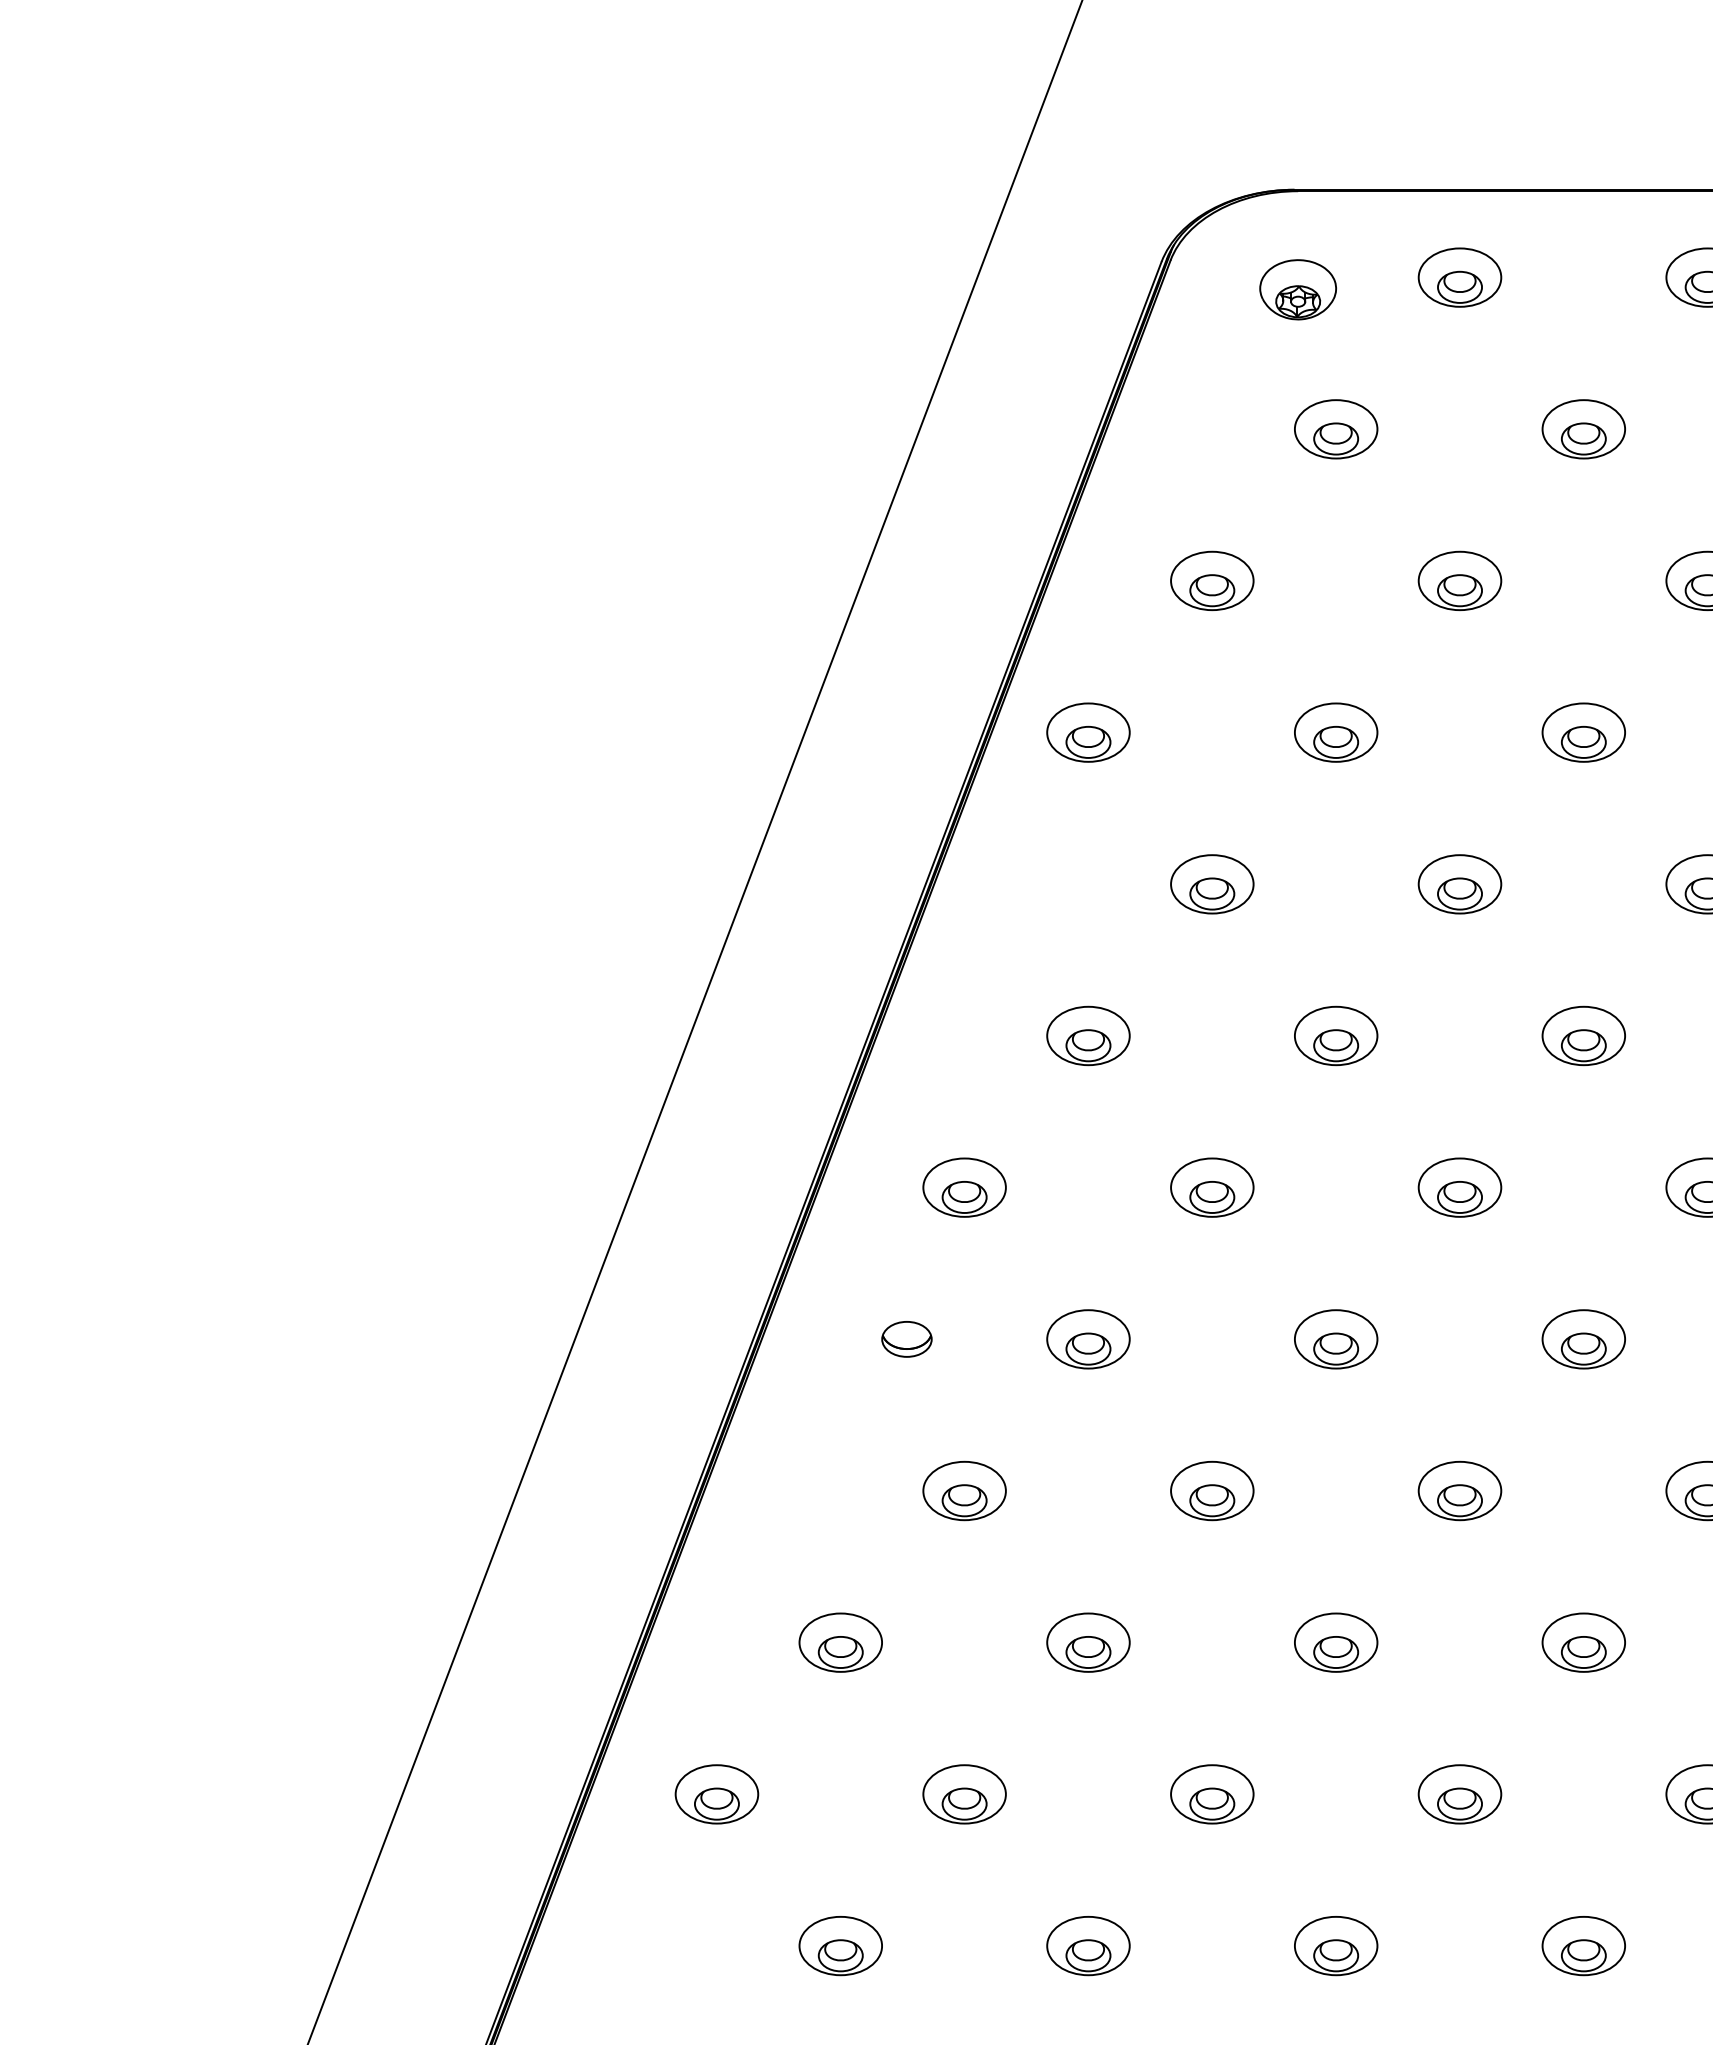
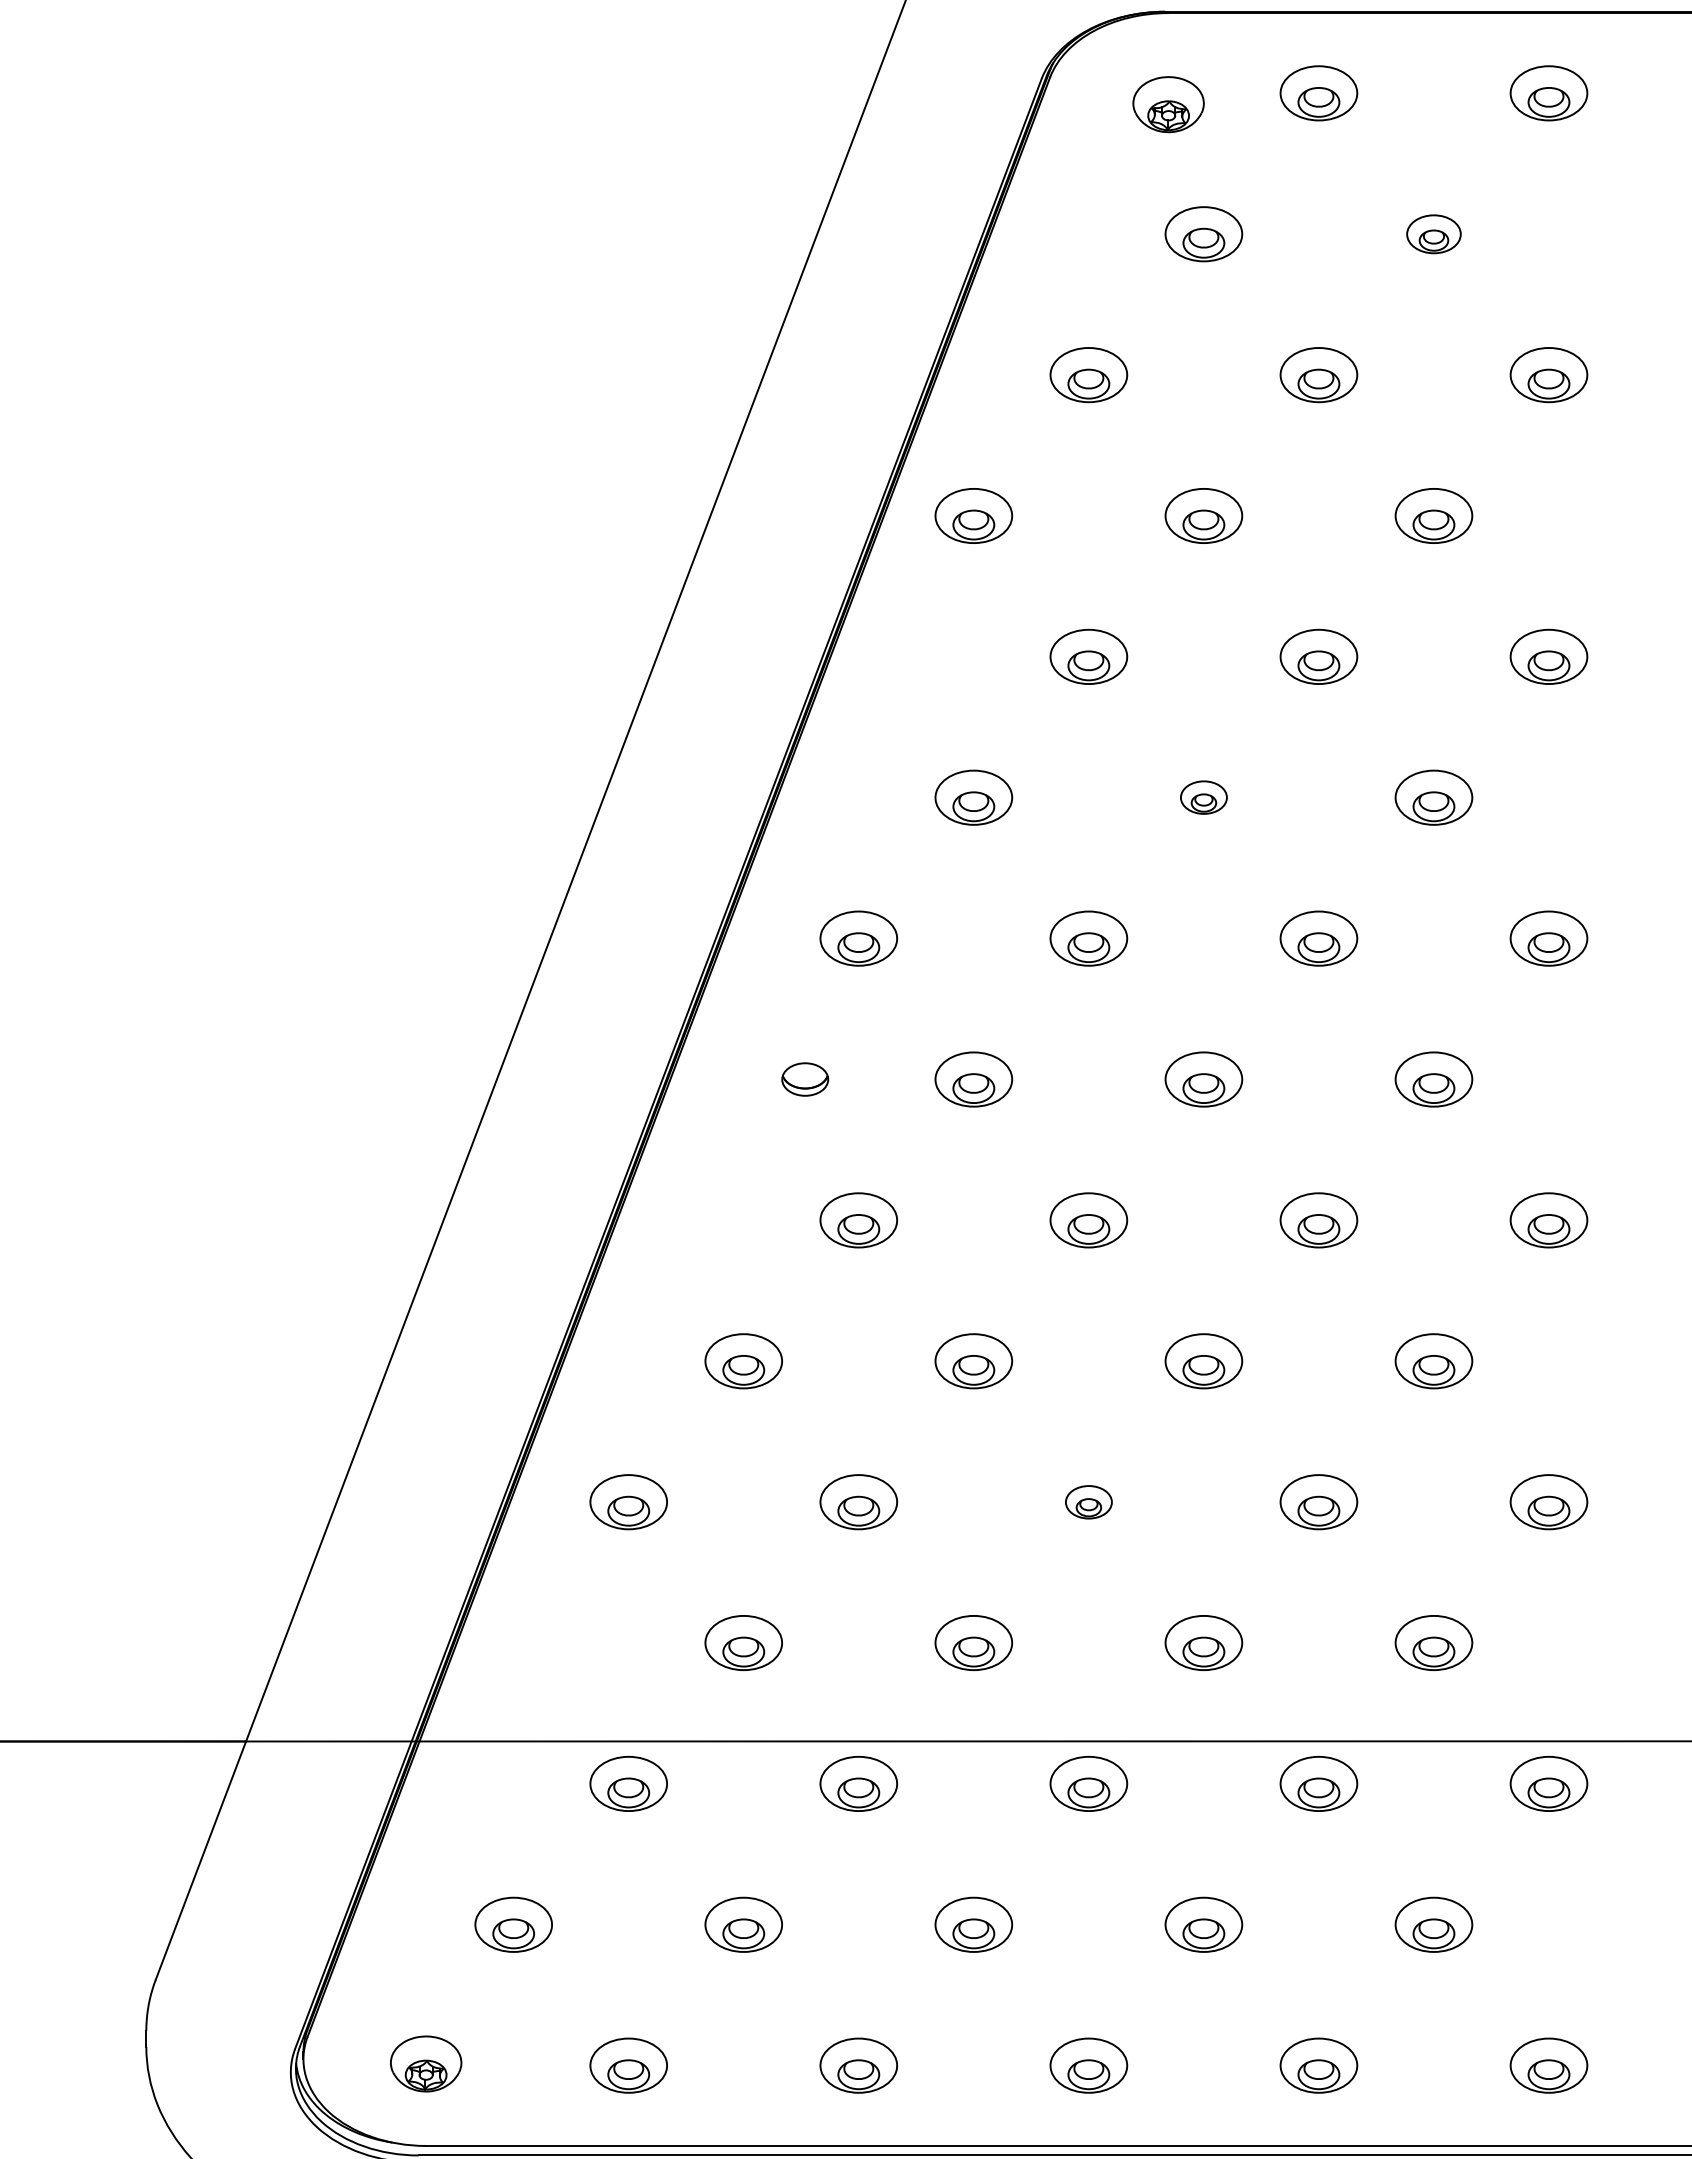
part: (1583, 429) -> (1433, 234), size x0.7
part: (1335, 1035) -> (1203, 797), size x0.6
part: (1211, 1794) -> (1088, 1502), size x0.6

